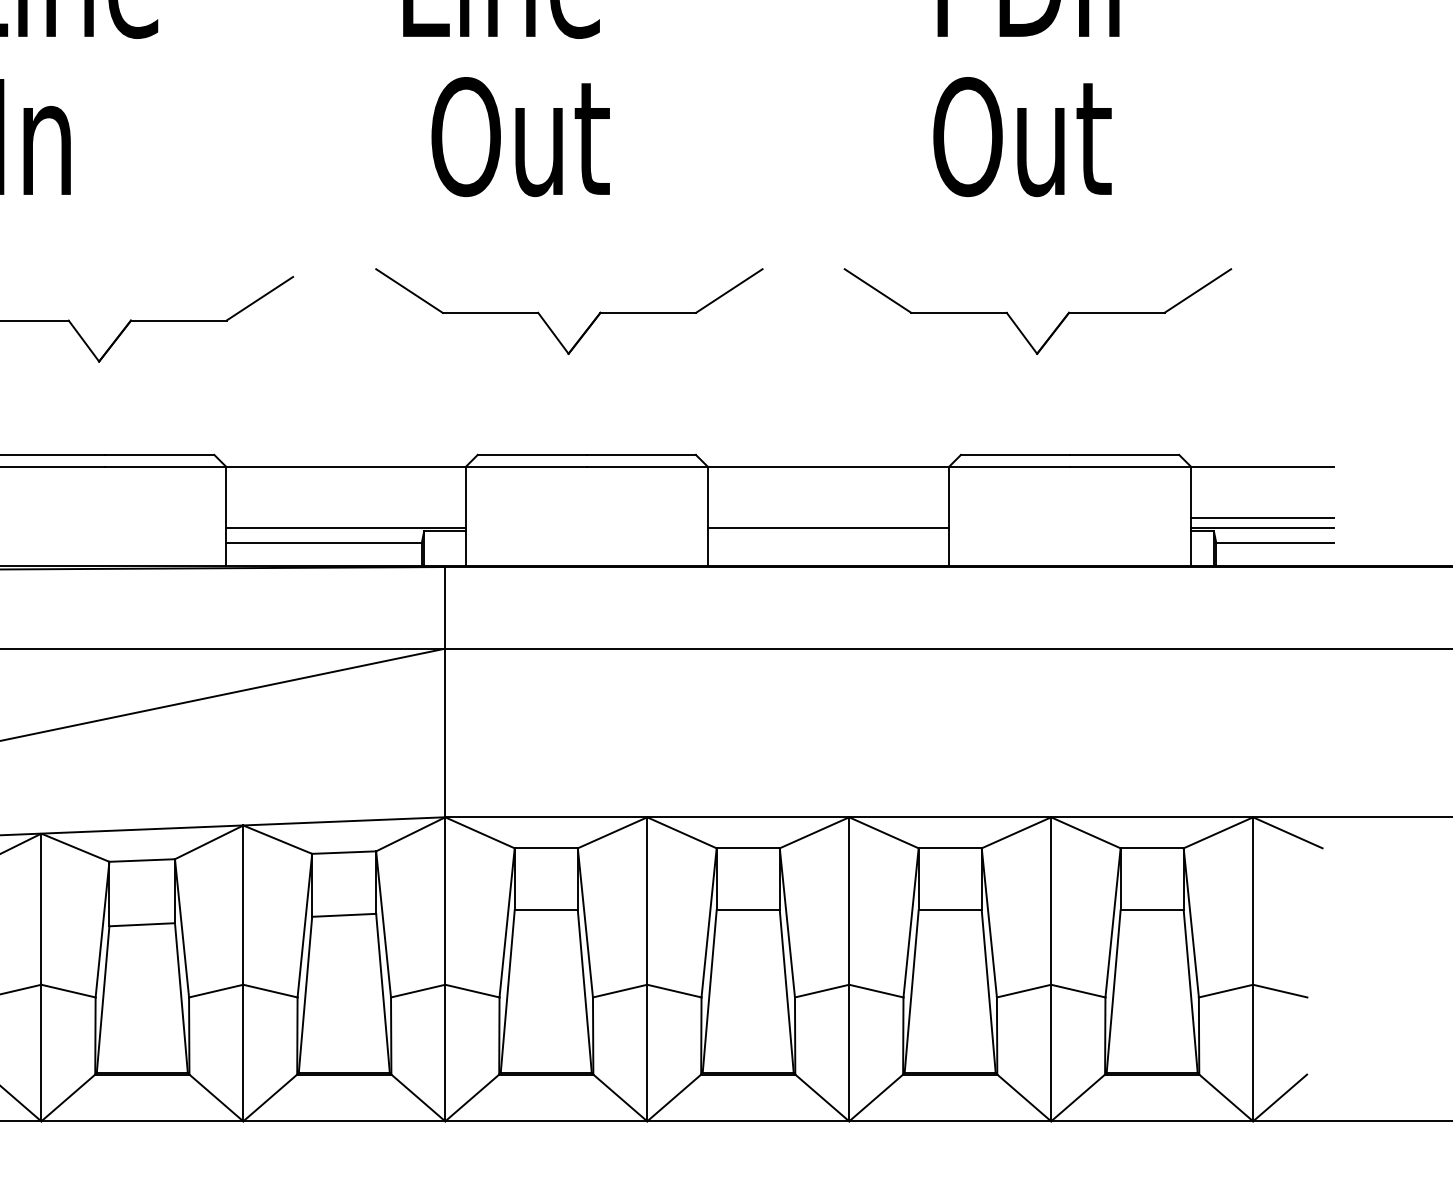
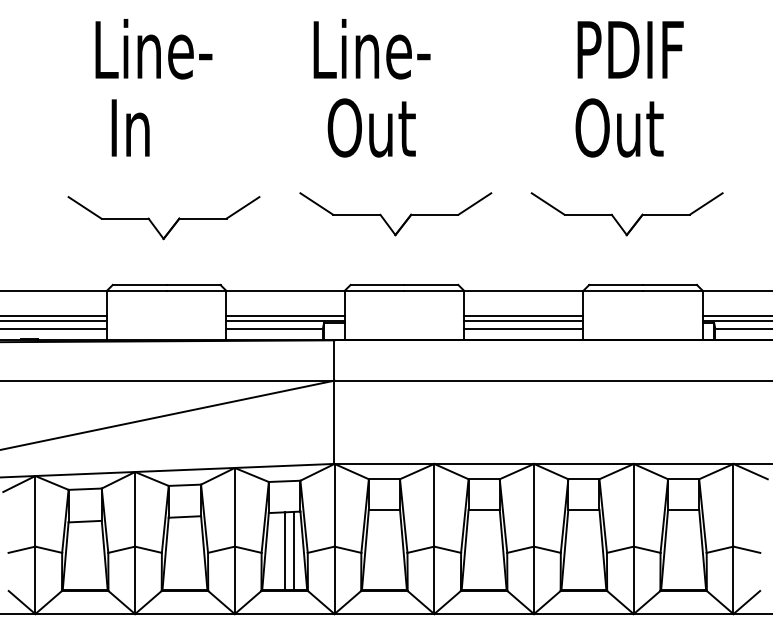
line: (345, 518) -> (285, 316), added
line: (827, 518) -> (523, 316), added
line: (827, 543) -> (523, 328), added
line: (362, 992) -> (293, 550), added
line: (345, 994) -> (285, 551), added

